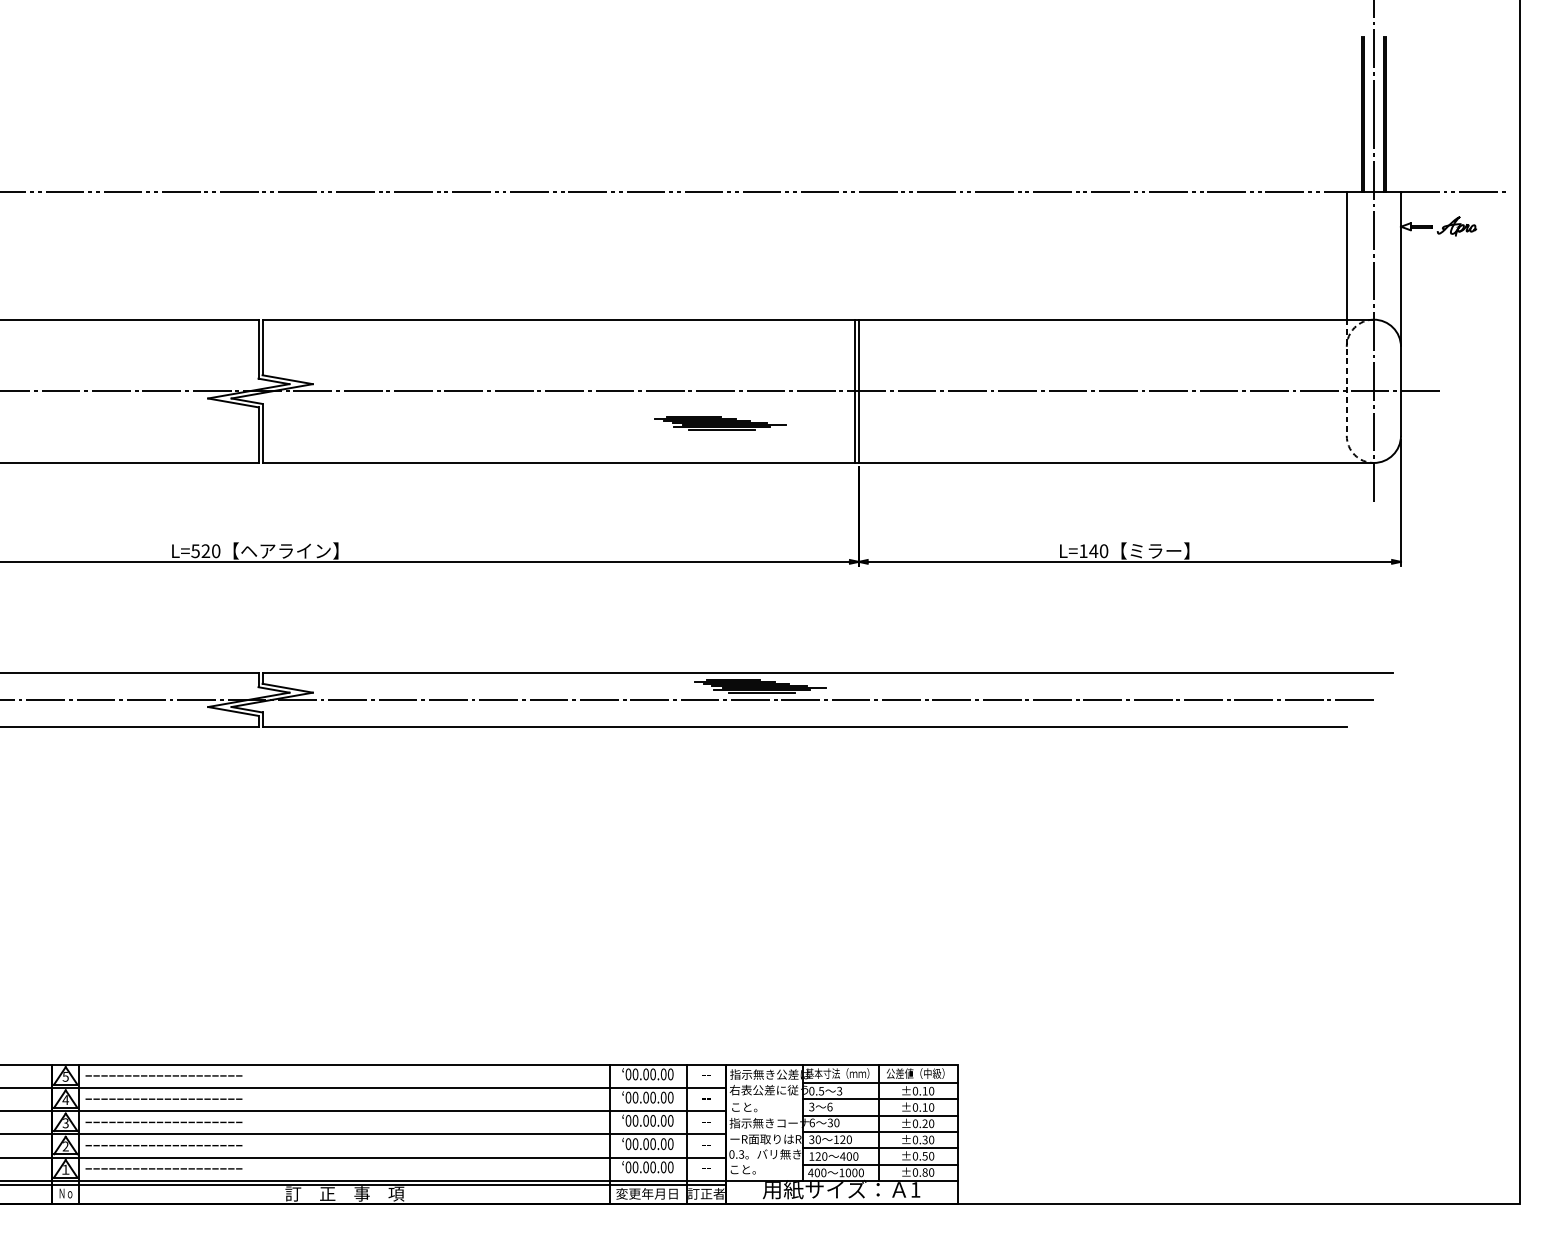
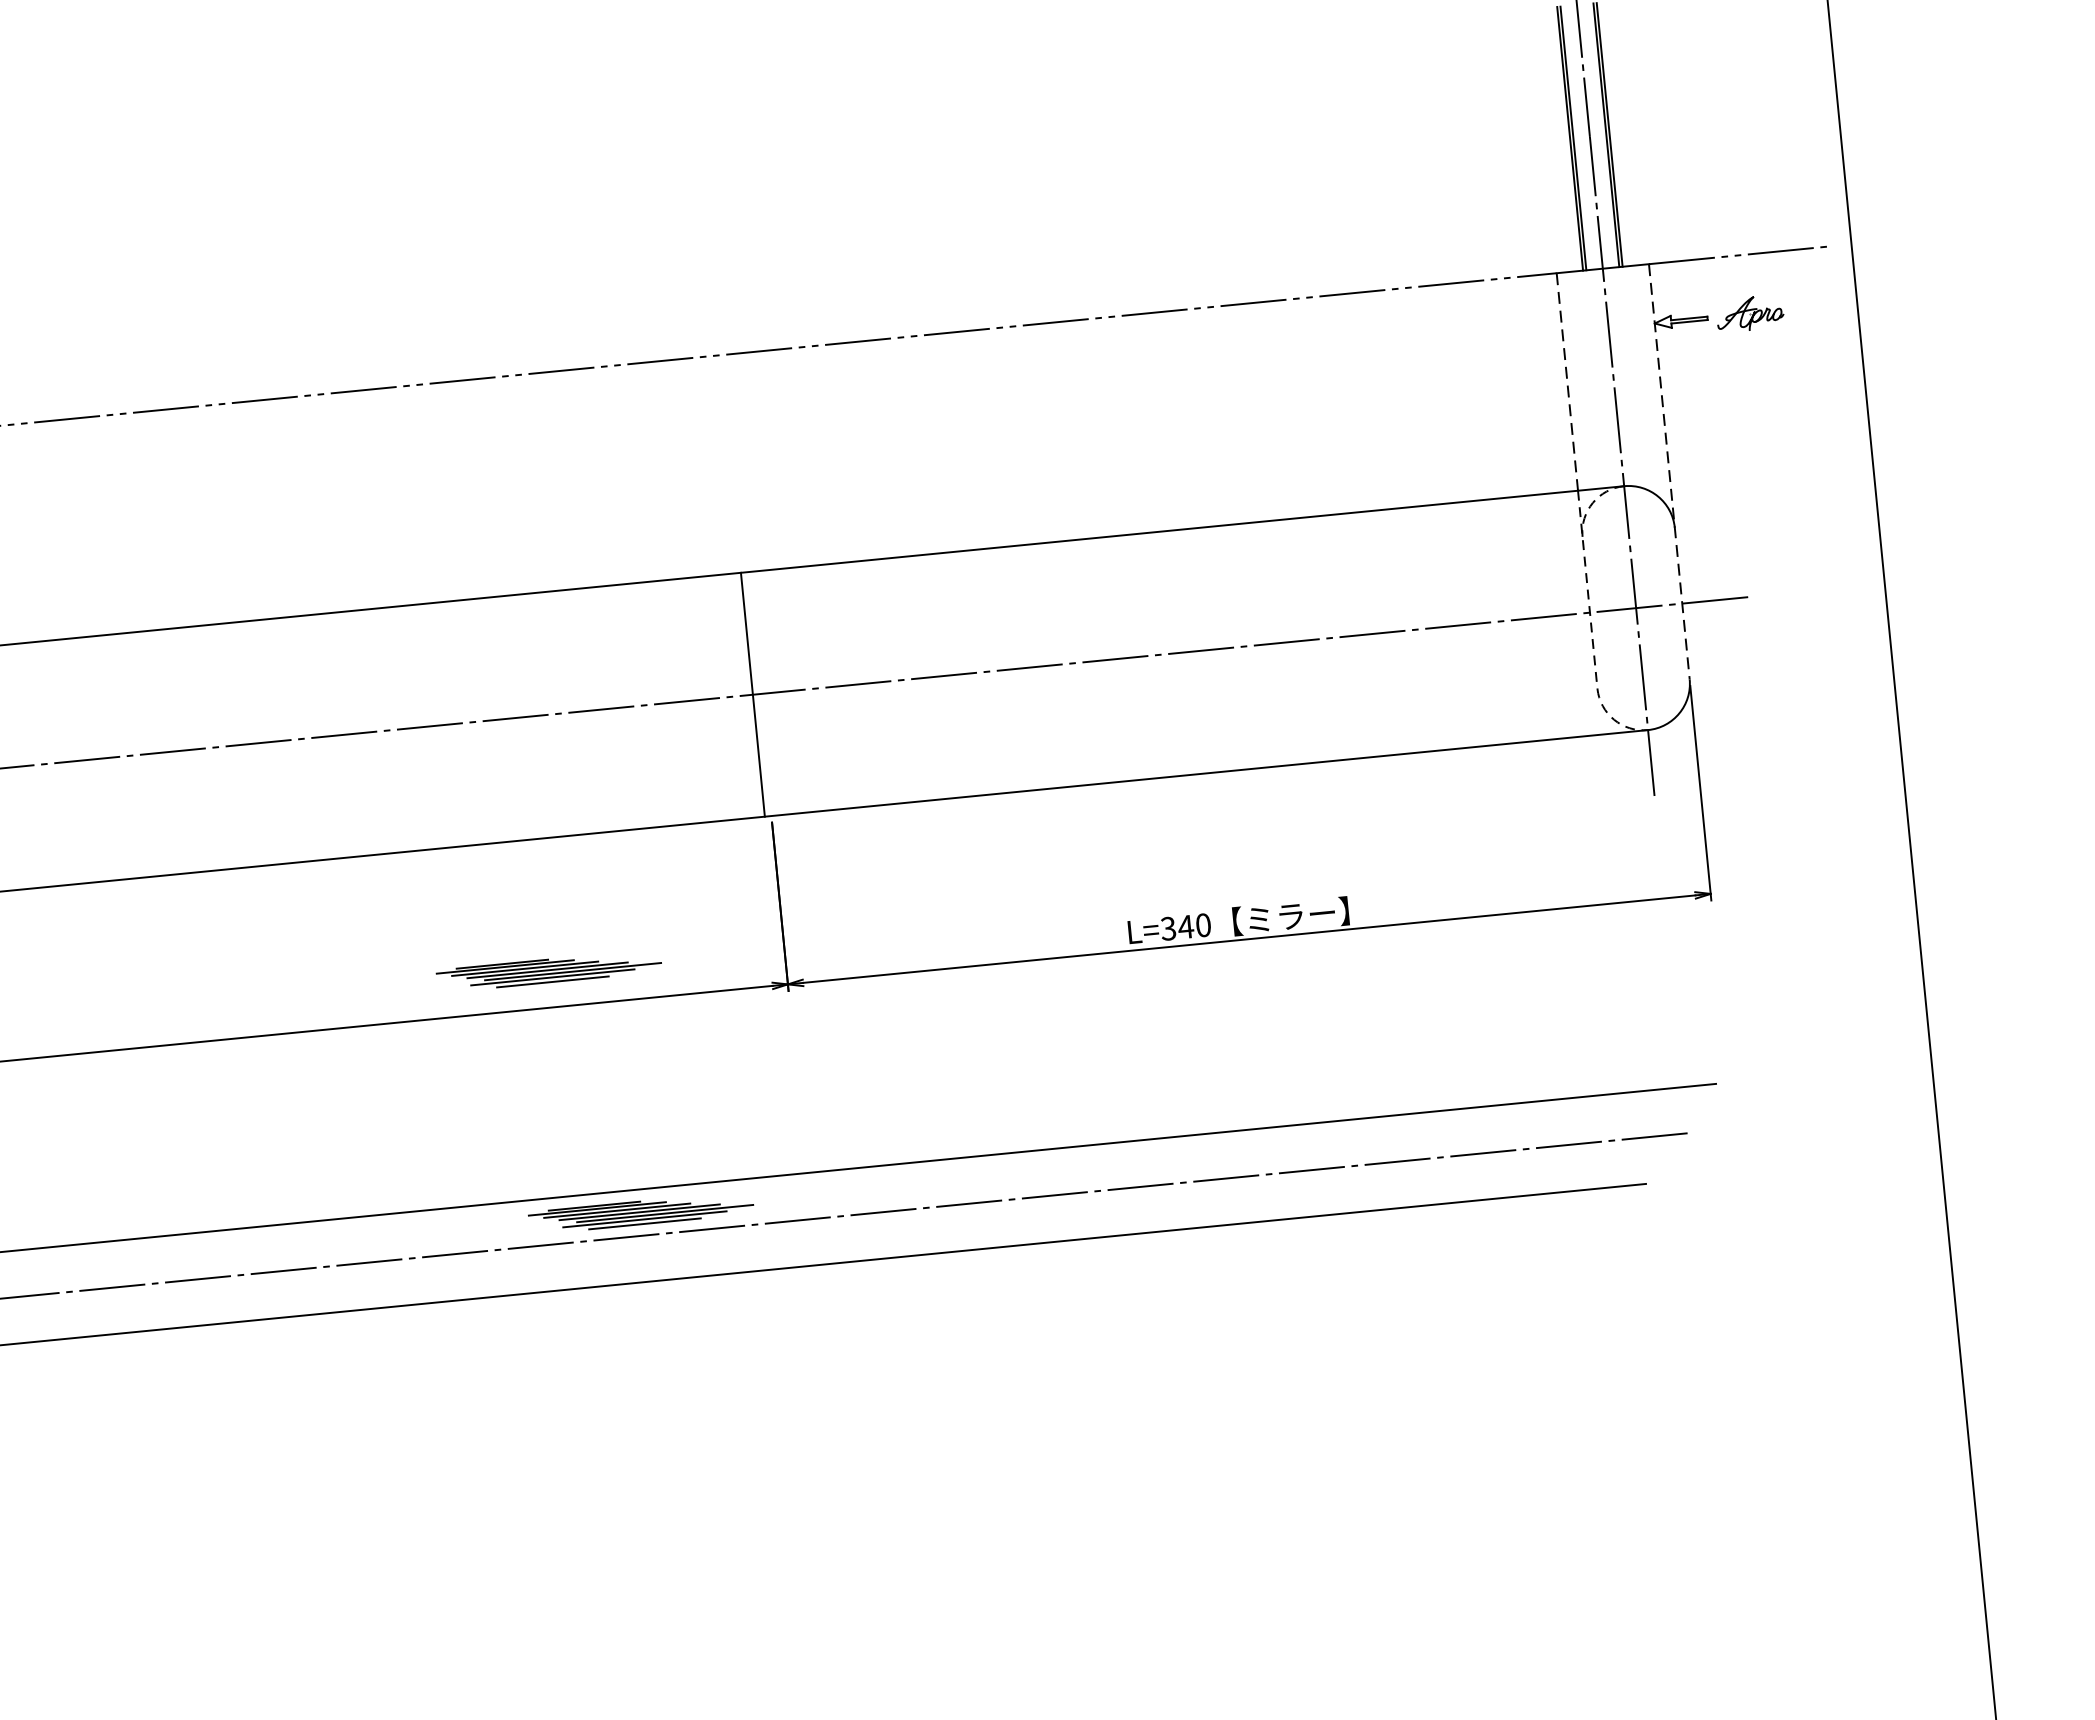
line: (1346, 255) -> (1566, 381), solid -> dashed
line: (1400, 313) -> (1668, 471), solid -> dashed
line: (858, 390) -> (758, 692), removed
part: (720, 423) -> (548, 971), moved
text: (1083, 551) -> (1168, 929), L=140 -> L=340

